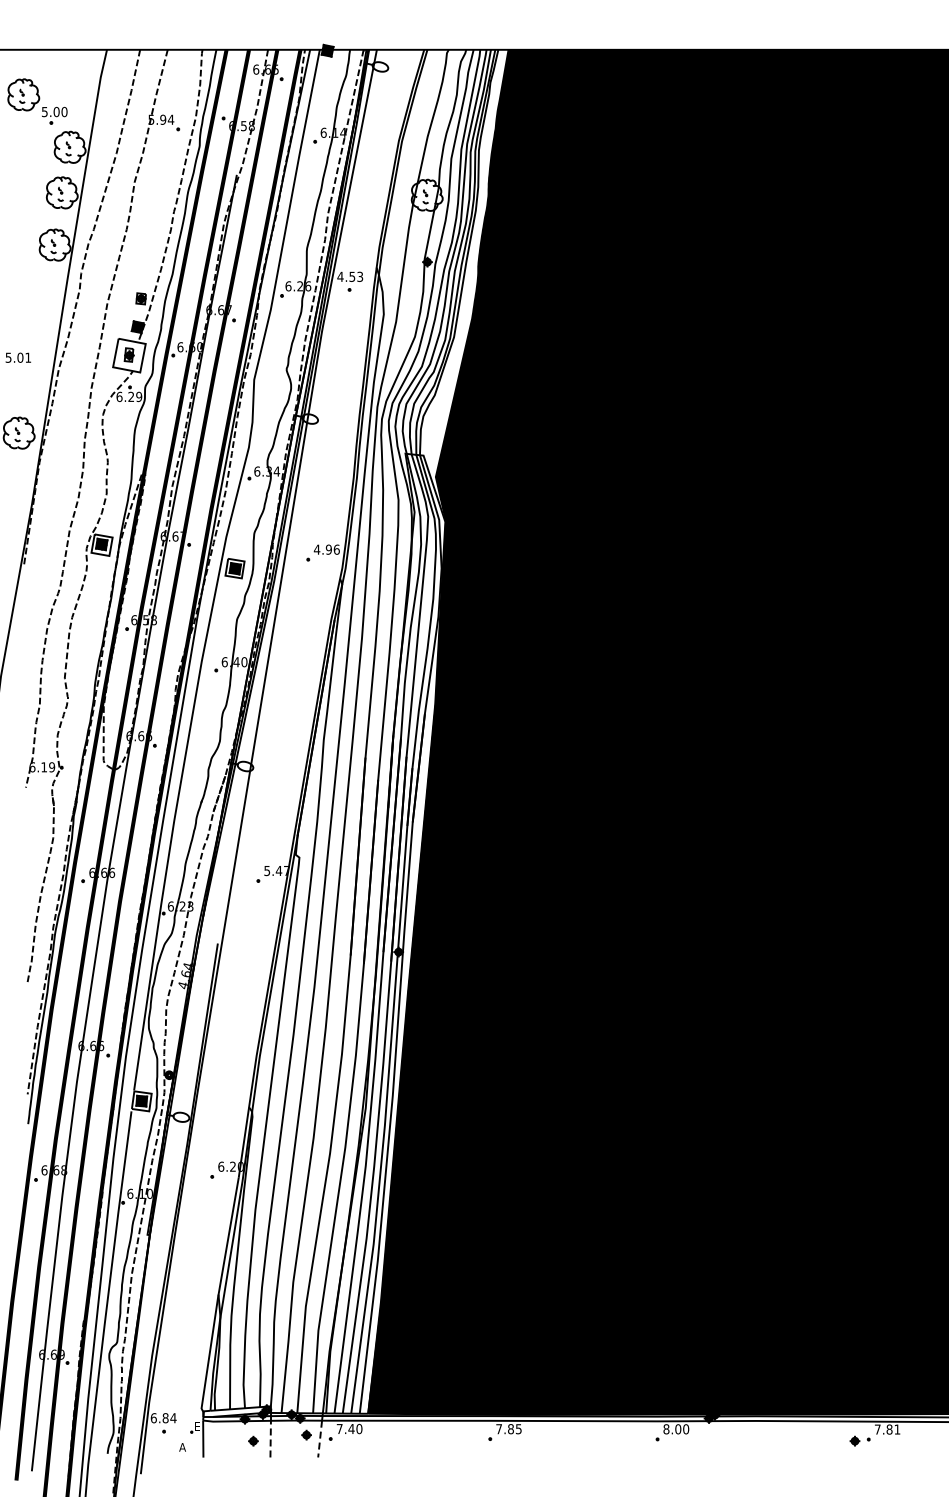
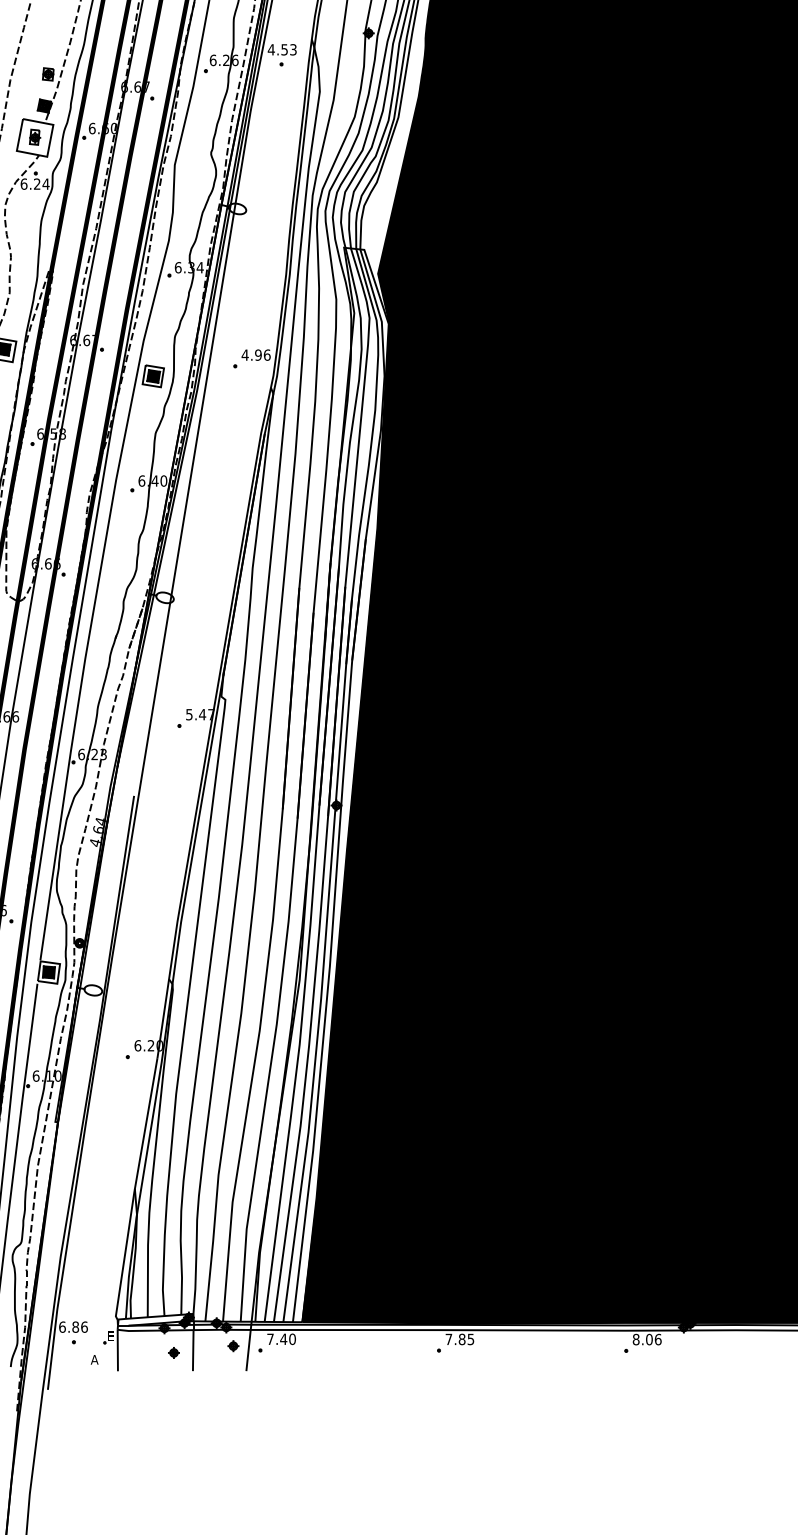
text: (139, 396) -> (46, 183), 6.29 -> 6.24
text: (173, 1418) -> (84, 1327), 6.84 -> 6.86
text: (686, 1429) -> (658, 1339), 8.00 -> 8.06
line: (270, 1438) -> (193, 1349), dashed -> solid
line: (320, 1439) -> (248, 1351), dashed -> solid

